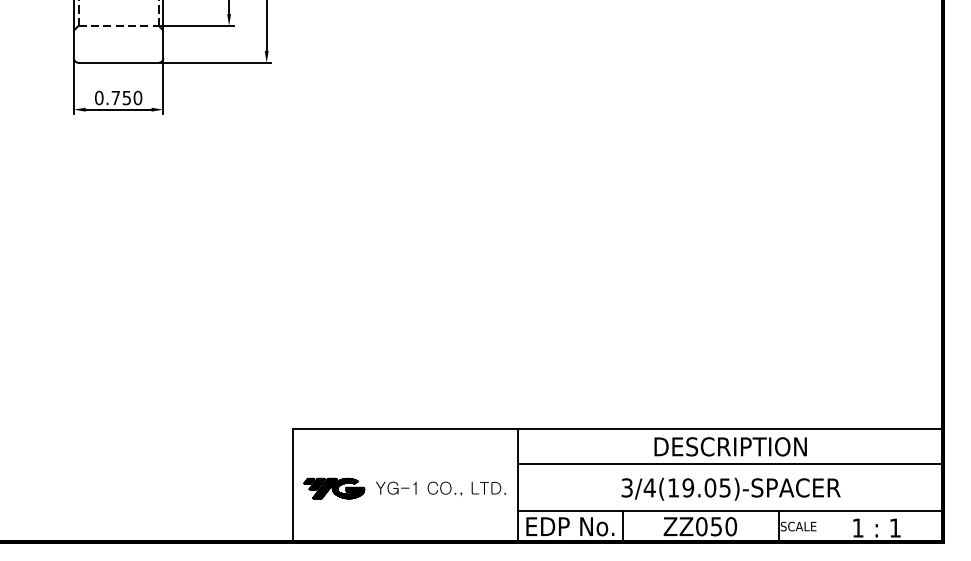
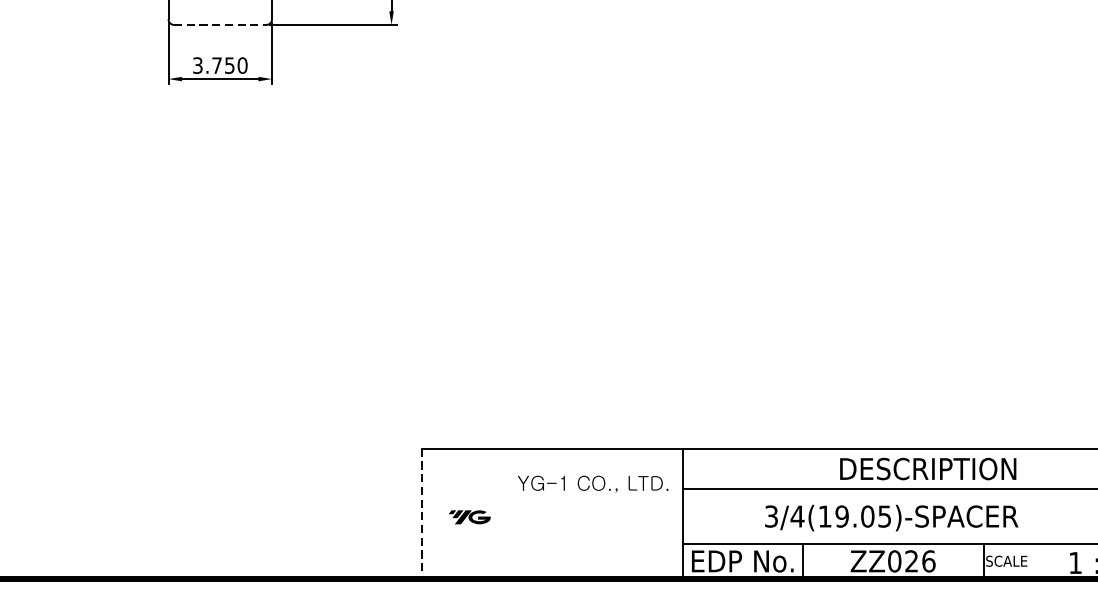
line: (119, 62) -> (221, 24), solid -> dashed
text: (99, 97) -> (198, 64), 0.750 -> 3.750
line: (293, 486) -> (422, 514), solid -> dashed
part: (334, 488) -> (469, 517), size x0.6
text: (440, 488) -> (592, 483), moved
text: (730, 488) -> (890, 517), moved
text: (724, 526) -> (921, 561), ZZ050 -> ZZ026

